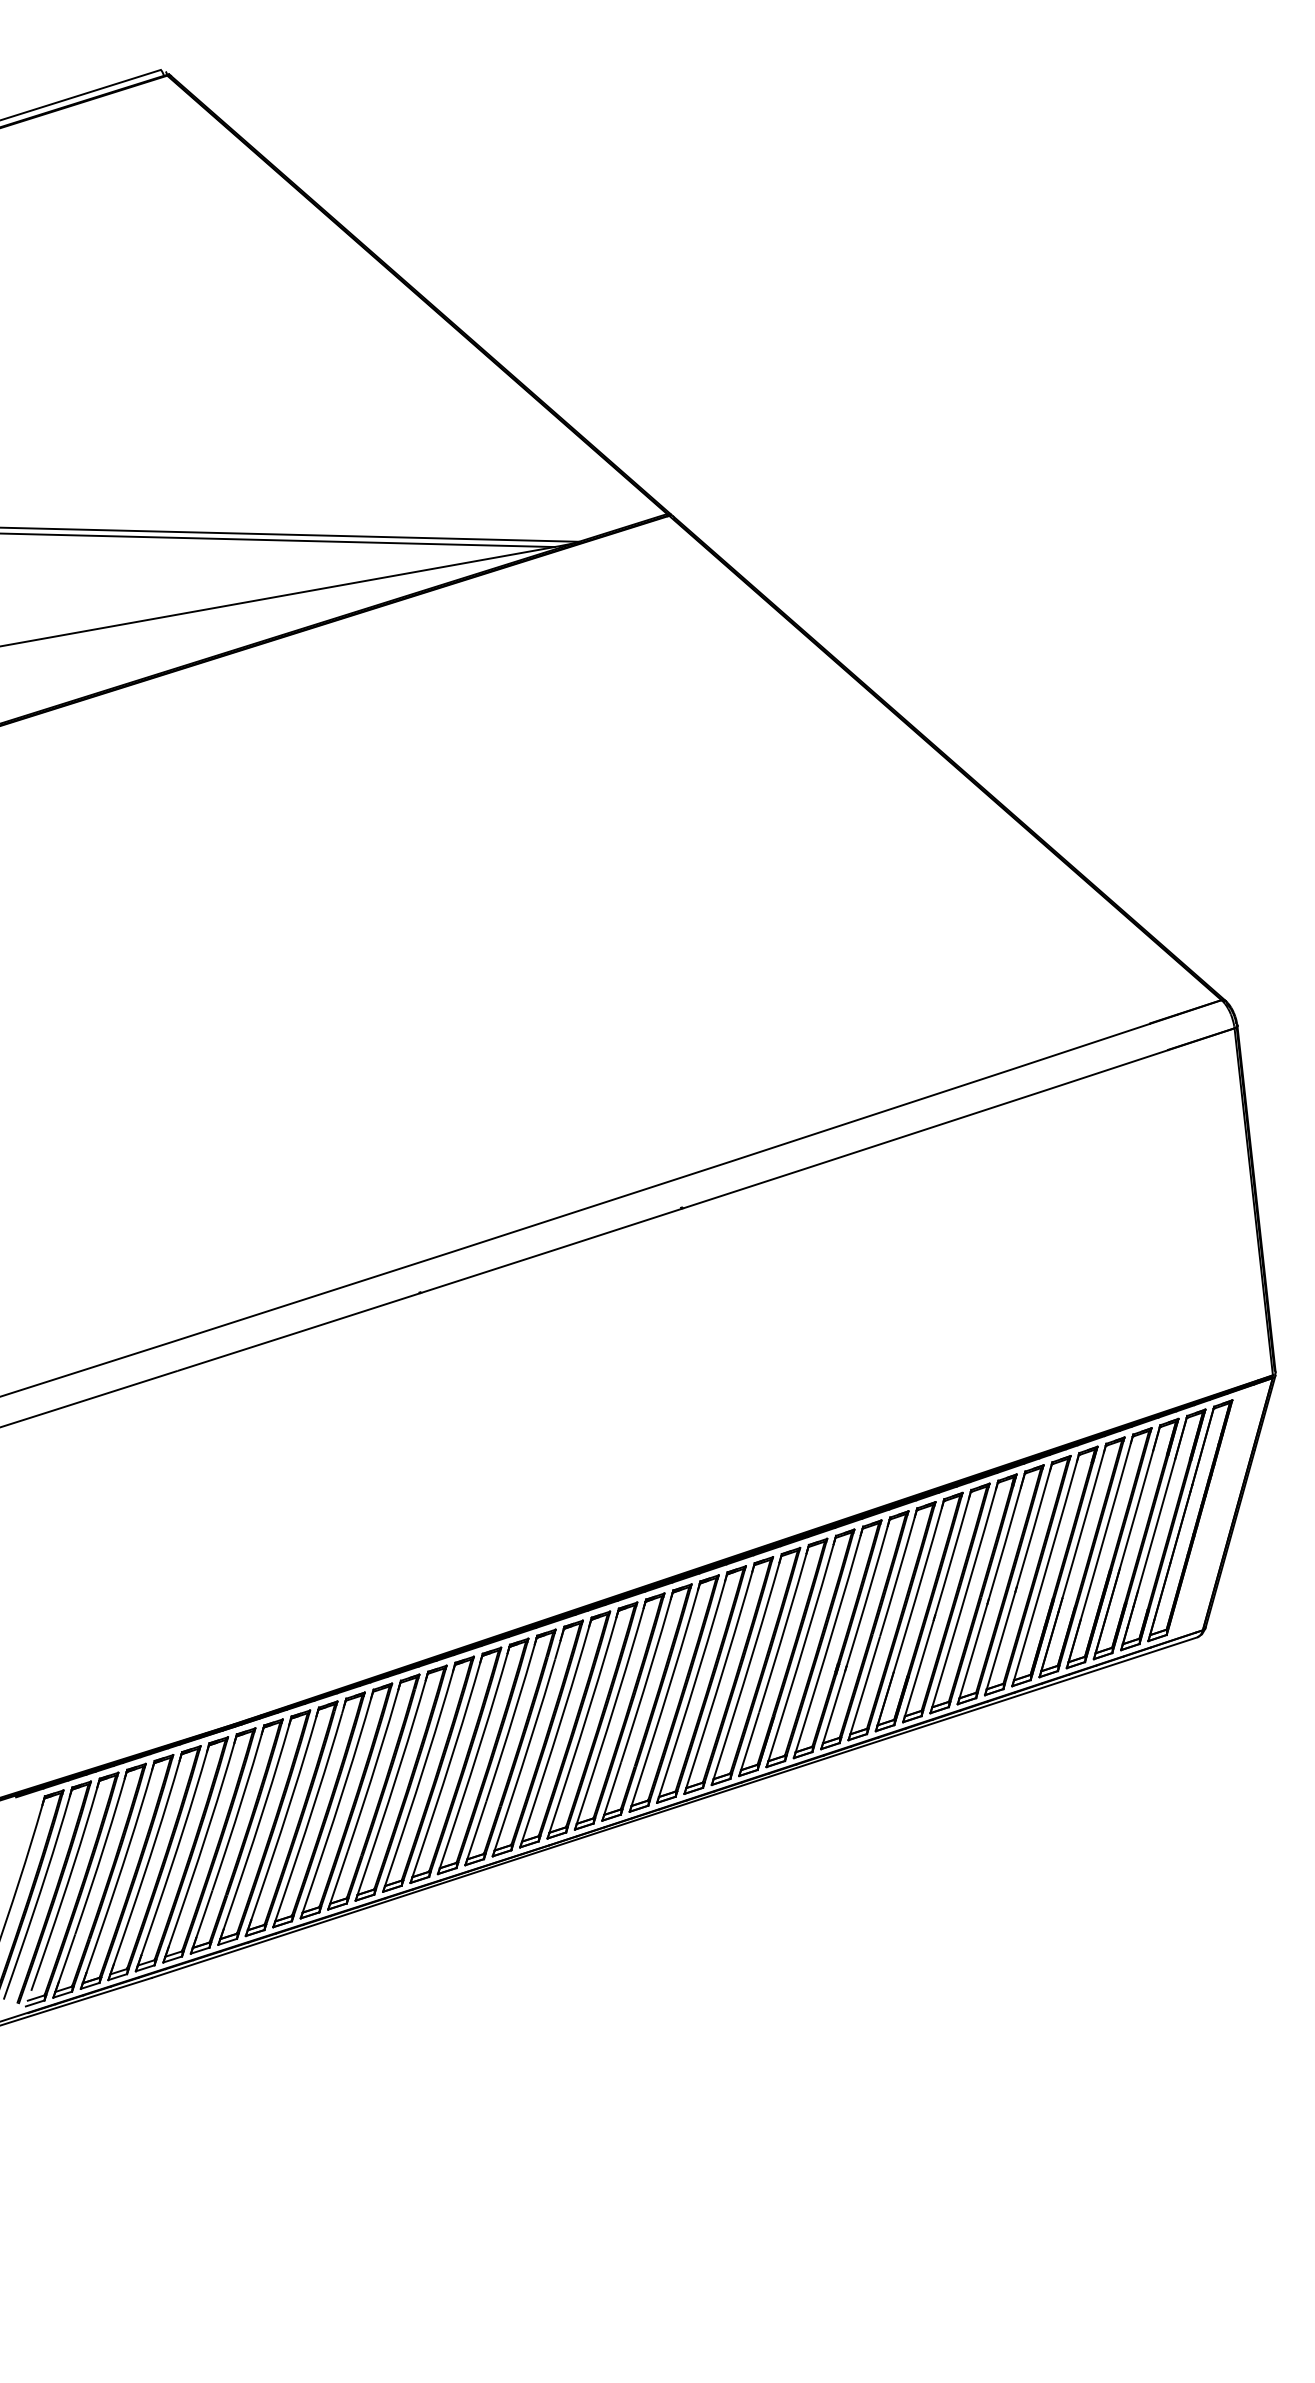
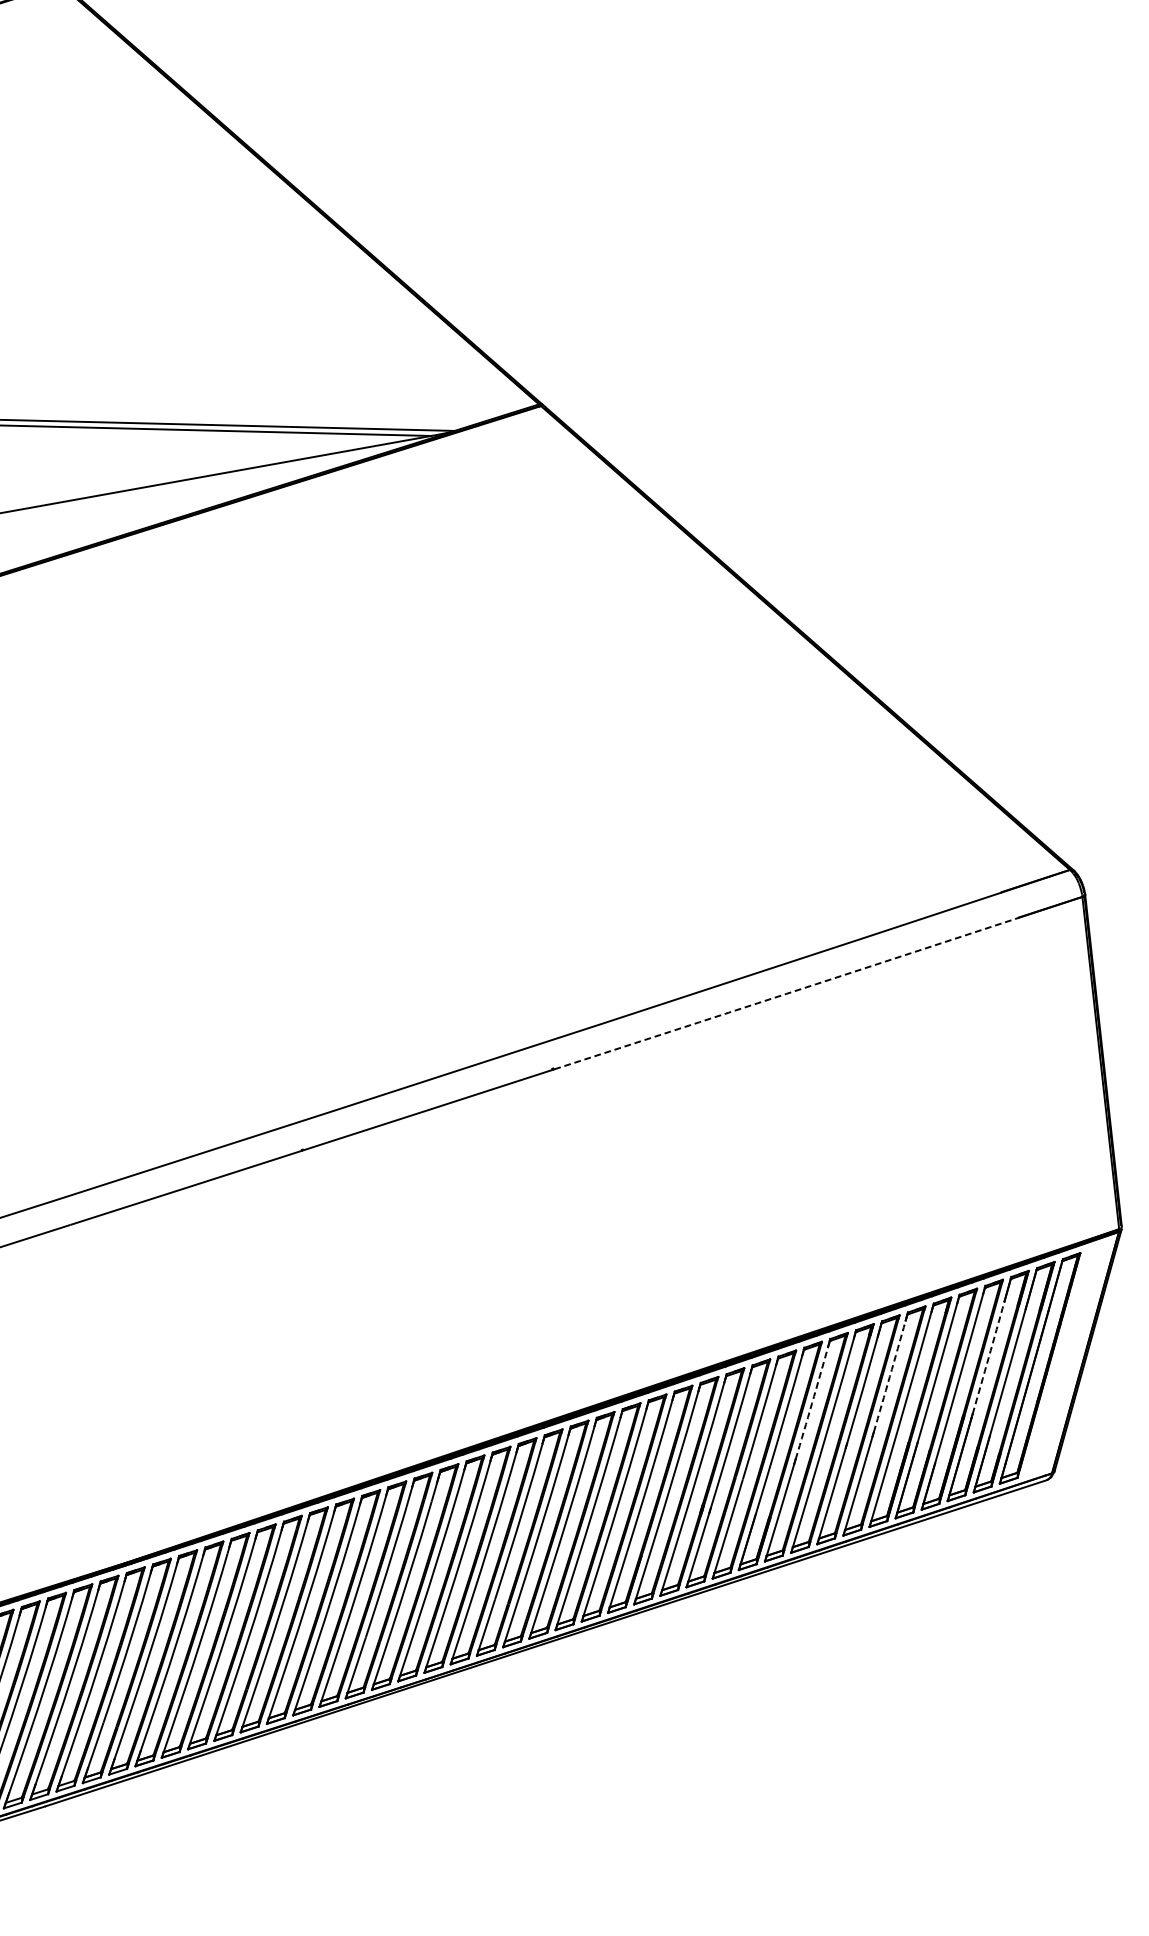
arc: (925, 1129) -> (786, 993), solid -> dashed
arc: (1136, 1509) -> (988, 1357), solid -> dashed
arc: (1033, 1529) -> (889, 1376), solid -> dashed
arc: (952, 1557) -> (812, 1403), solid -> dashed

